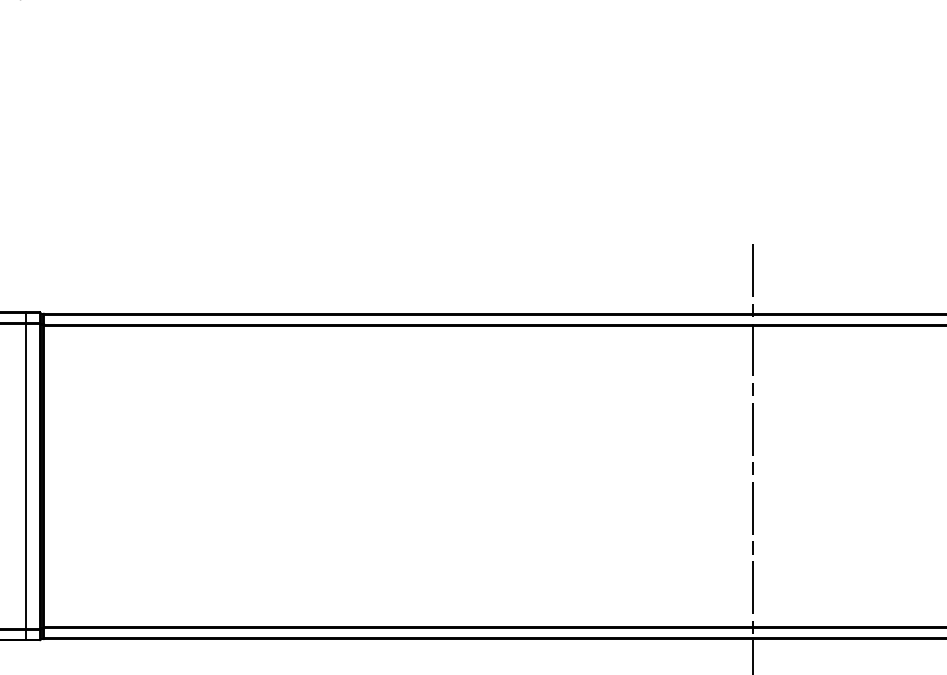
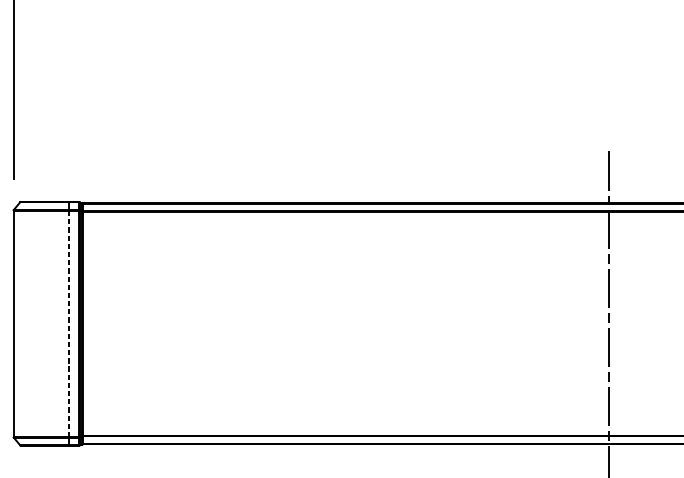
line: (25, 475) -> (68, 323), solid -> dashed

